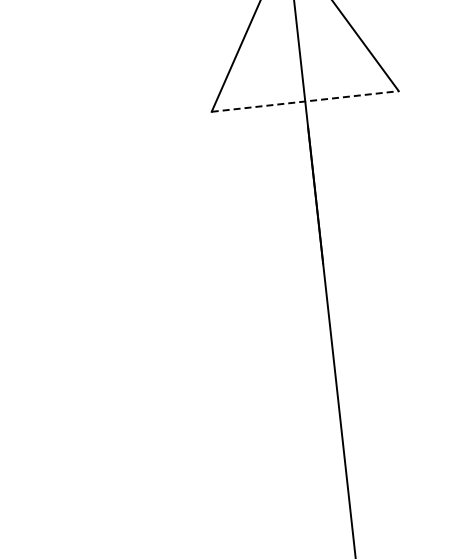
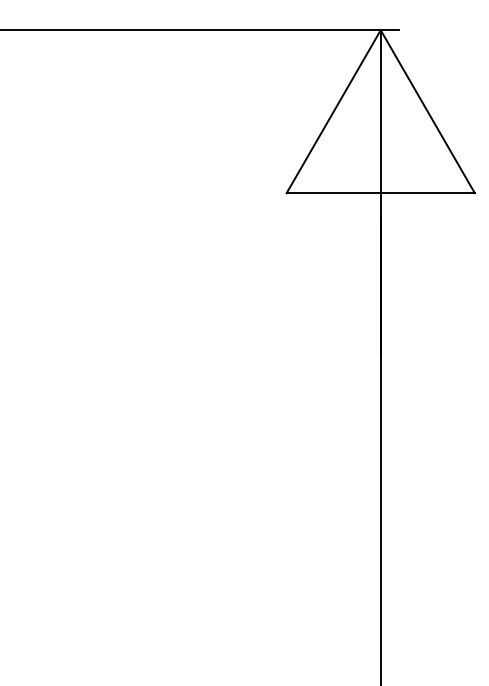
line: (306, 101) -> (381, 193), dashed -> solid

